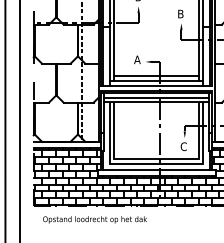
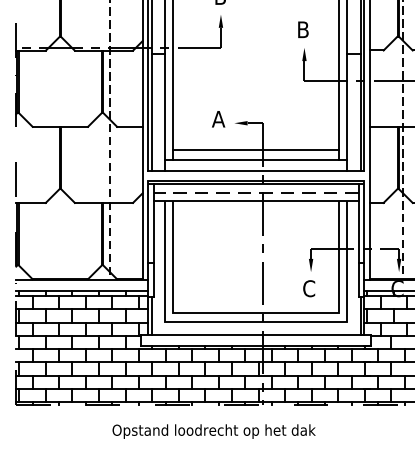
line: (156, 97) -> (255, 192), solid -> dashed
text: (94, 219) -> (212, 430), moved

